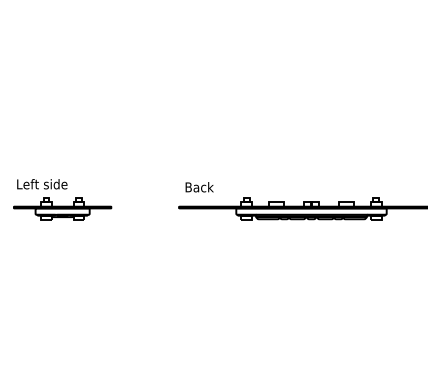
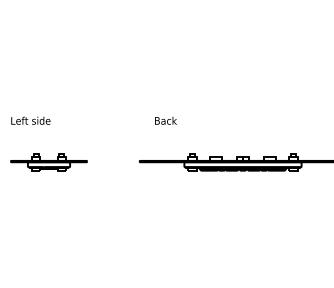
text: (42, 184) -> (30, 121), moved
text: (199, 187) -> (165, 121), moved

